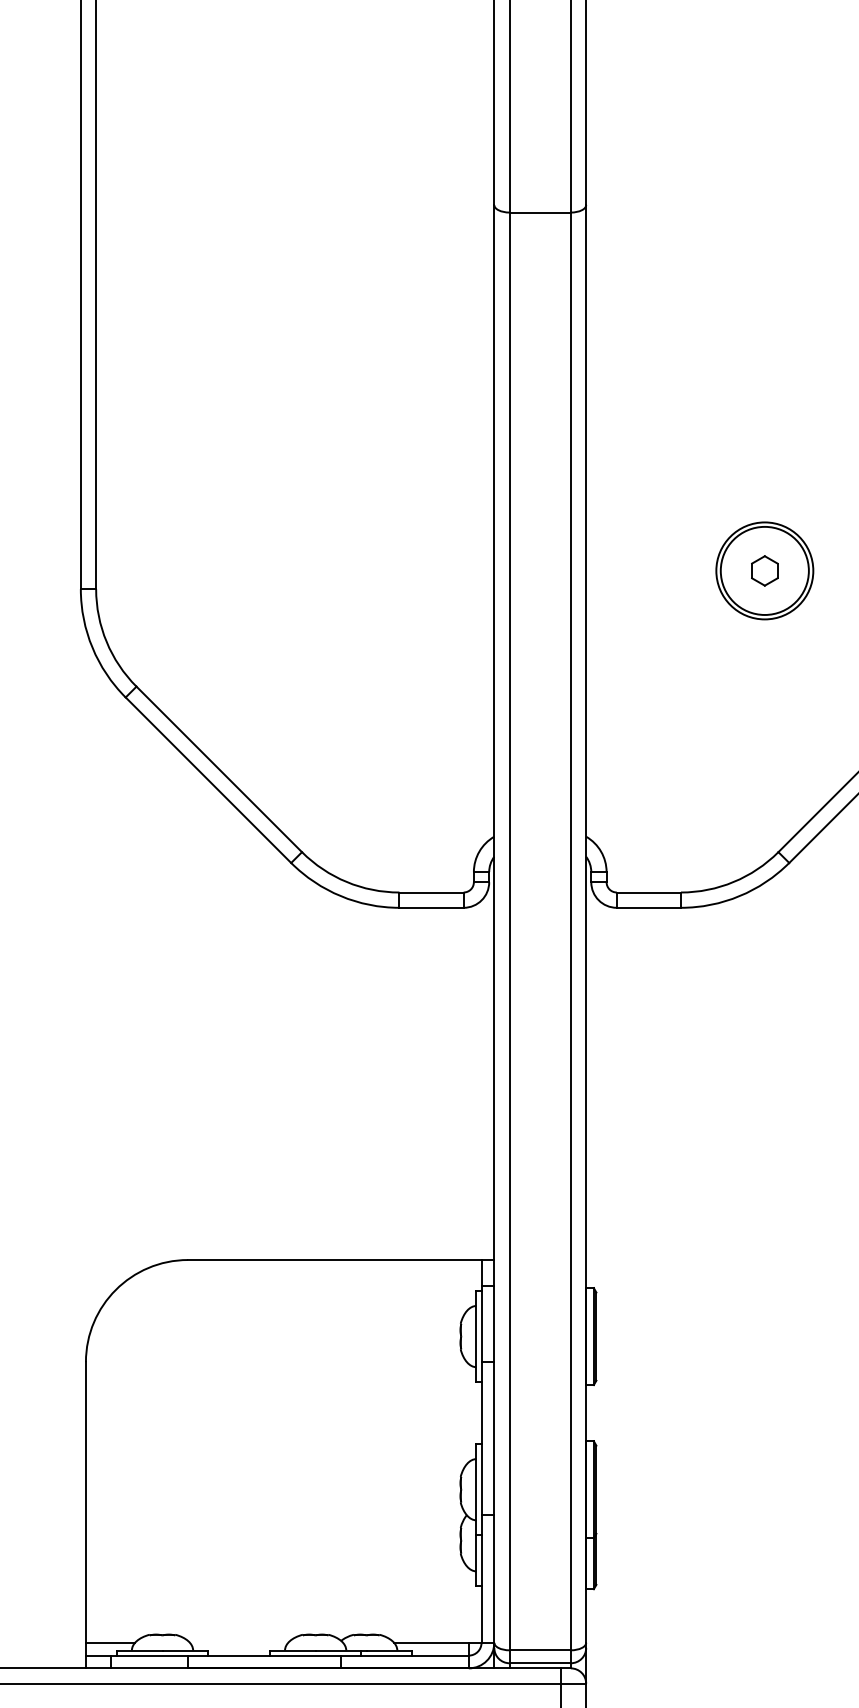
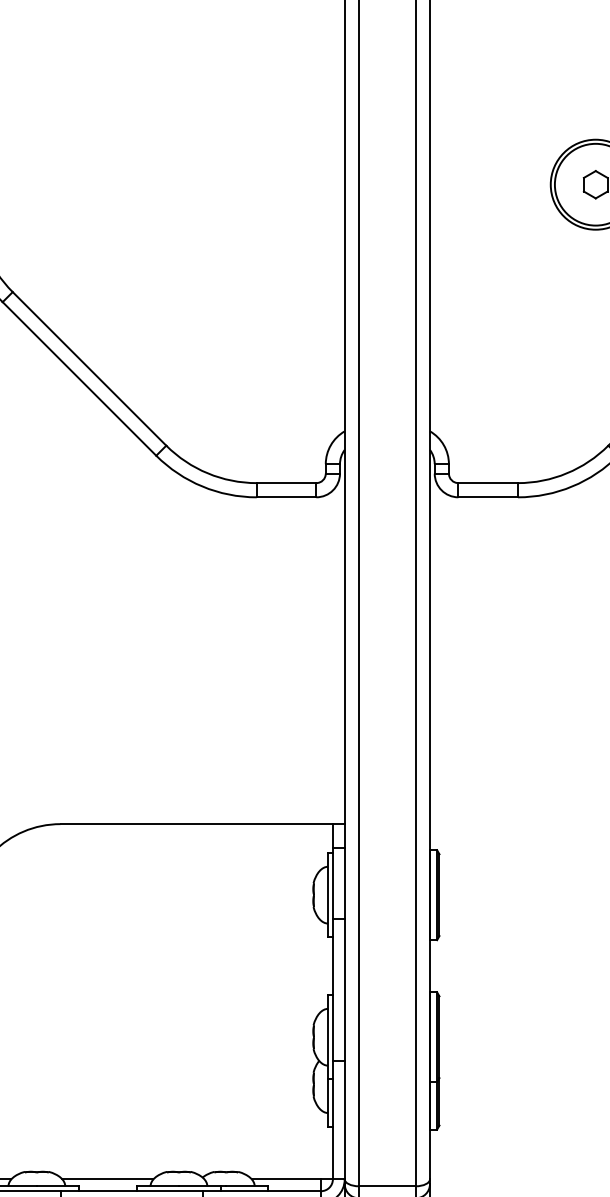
line: (238, 1642) -> (107, 1179), added

